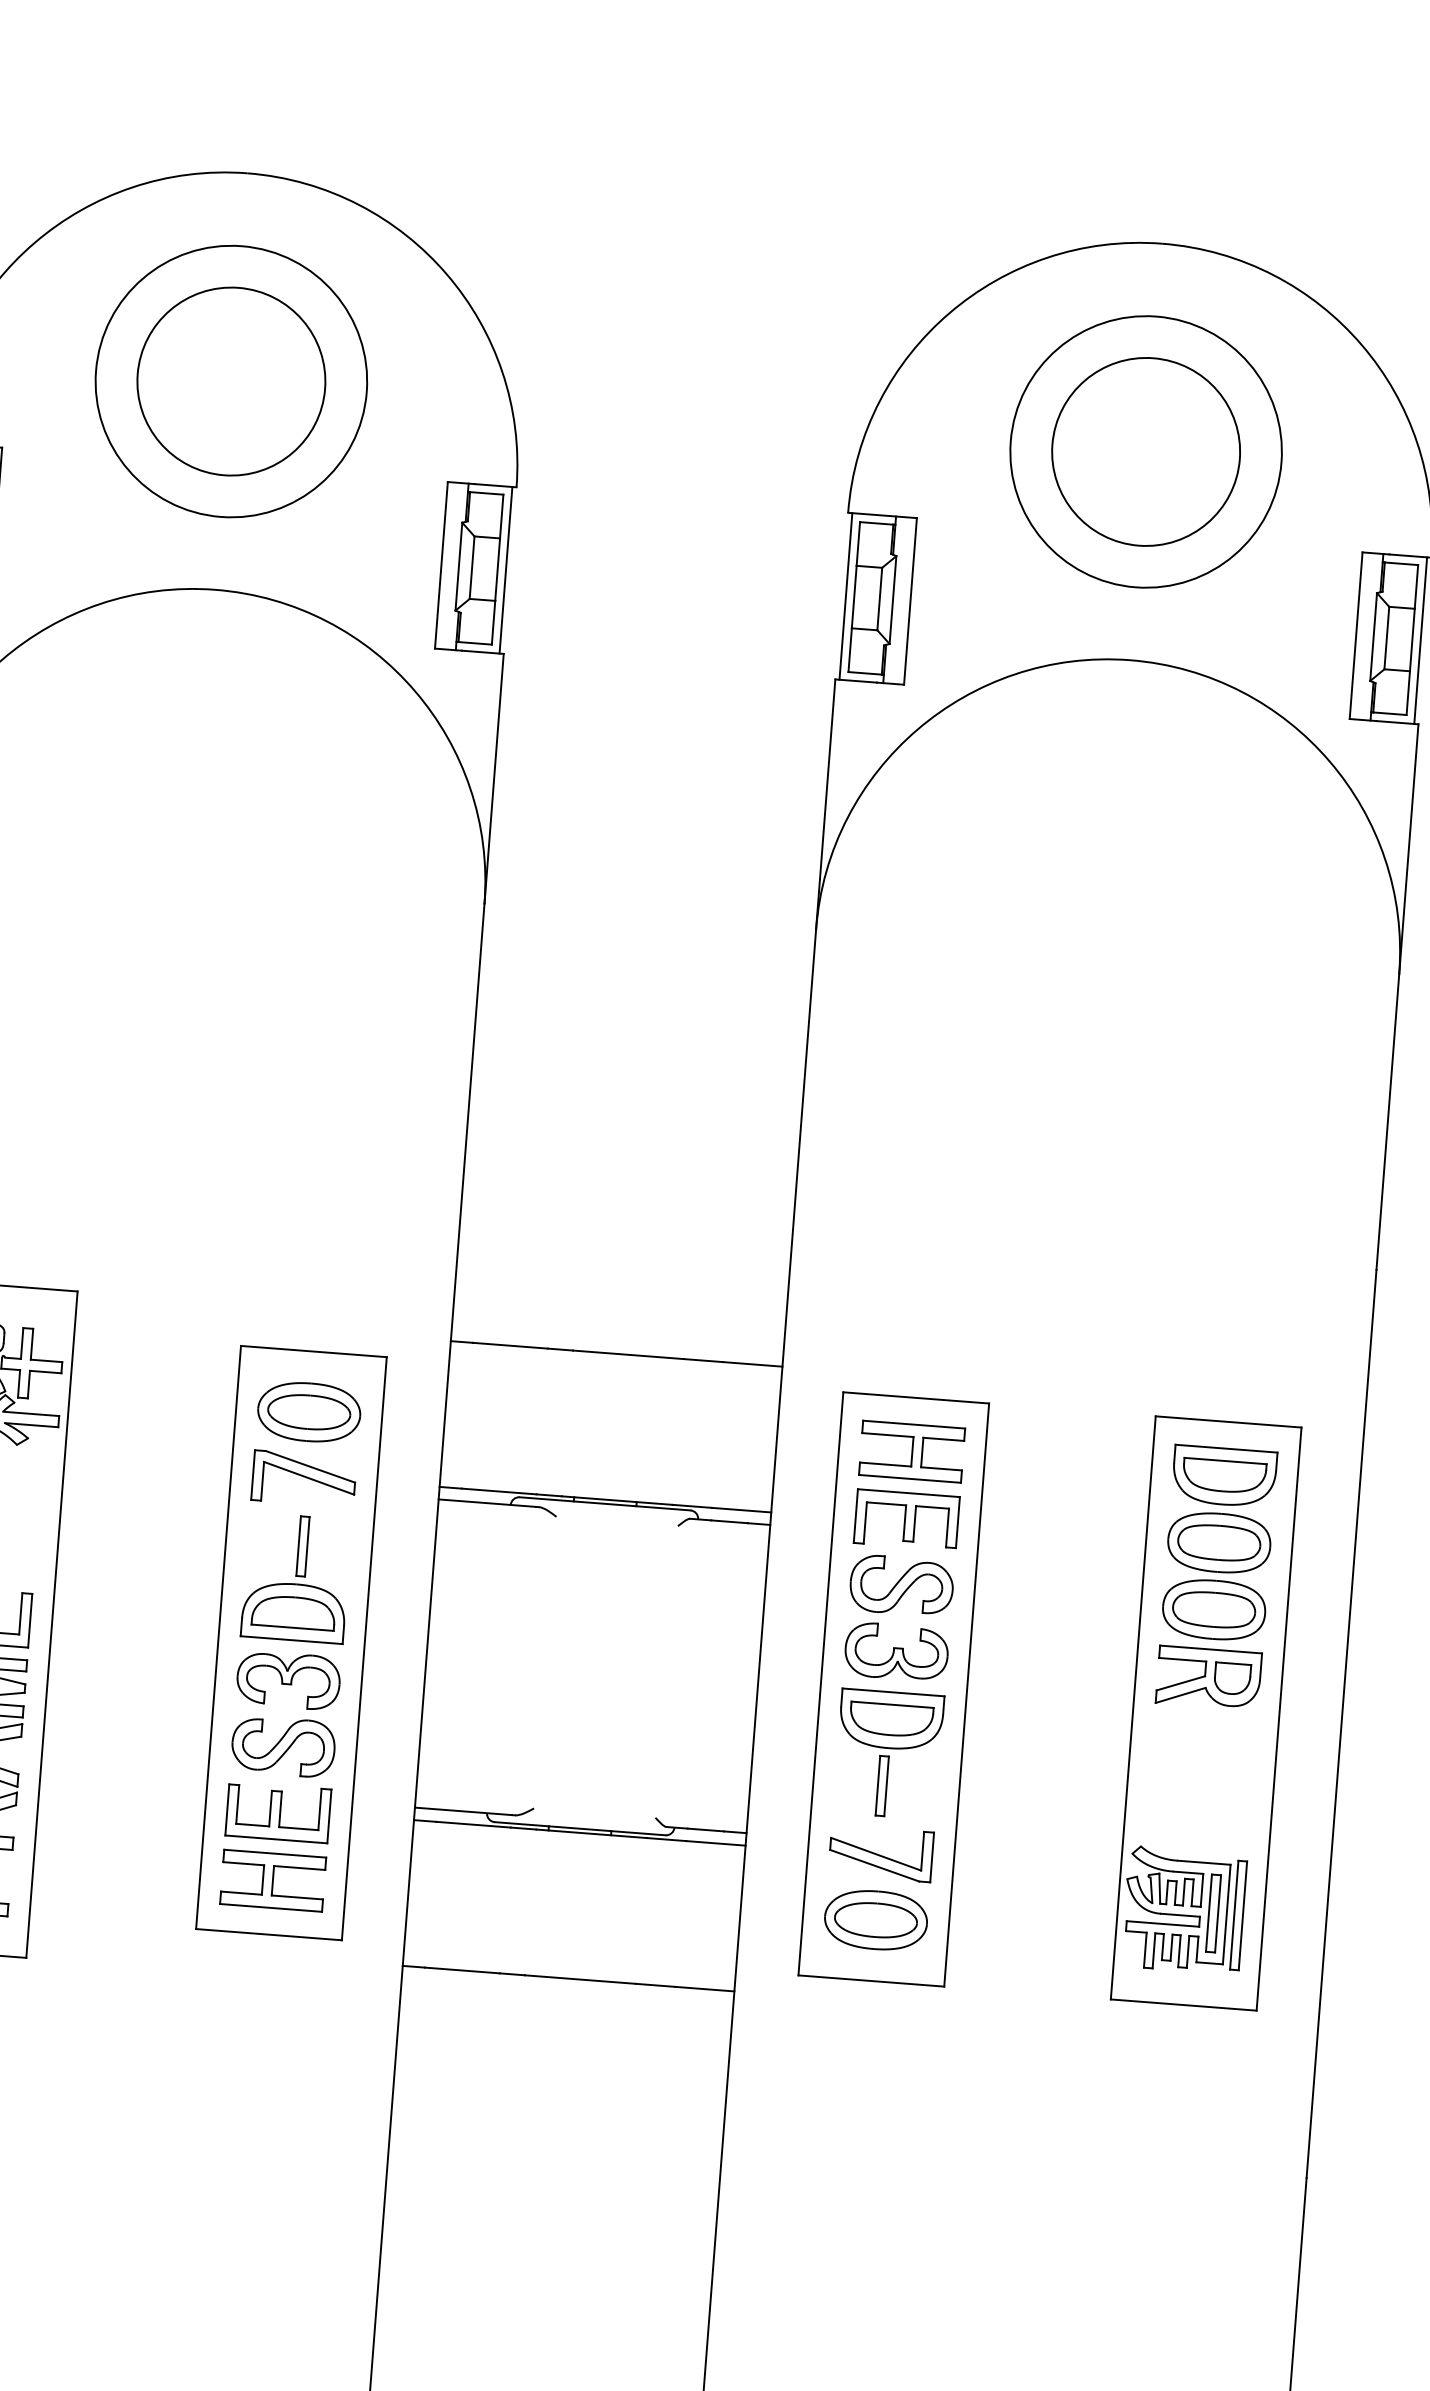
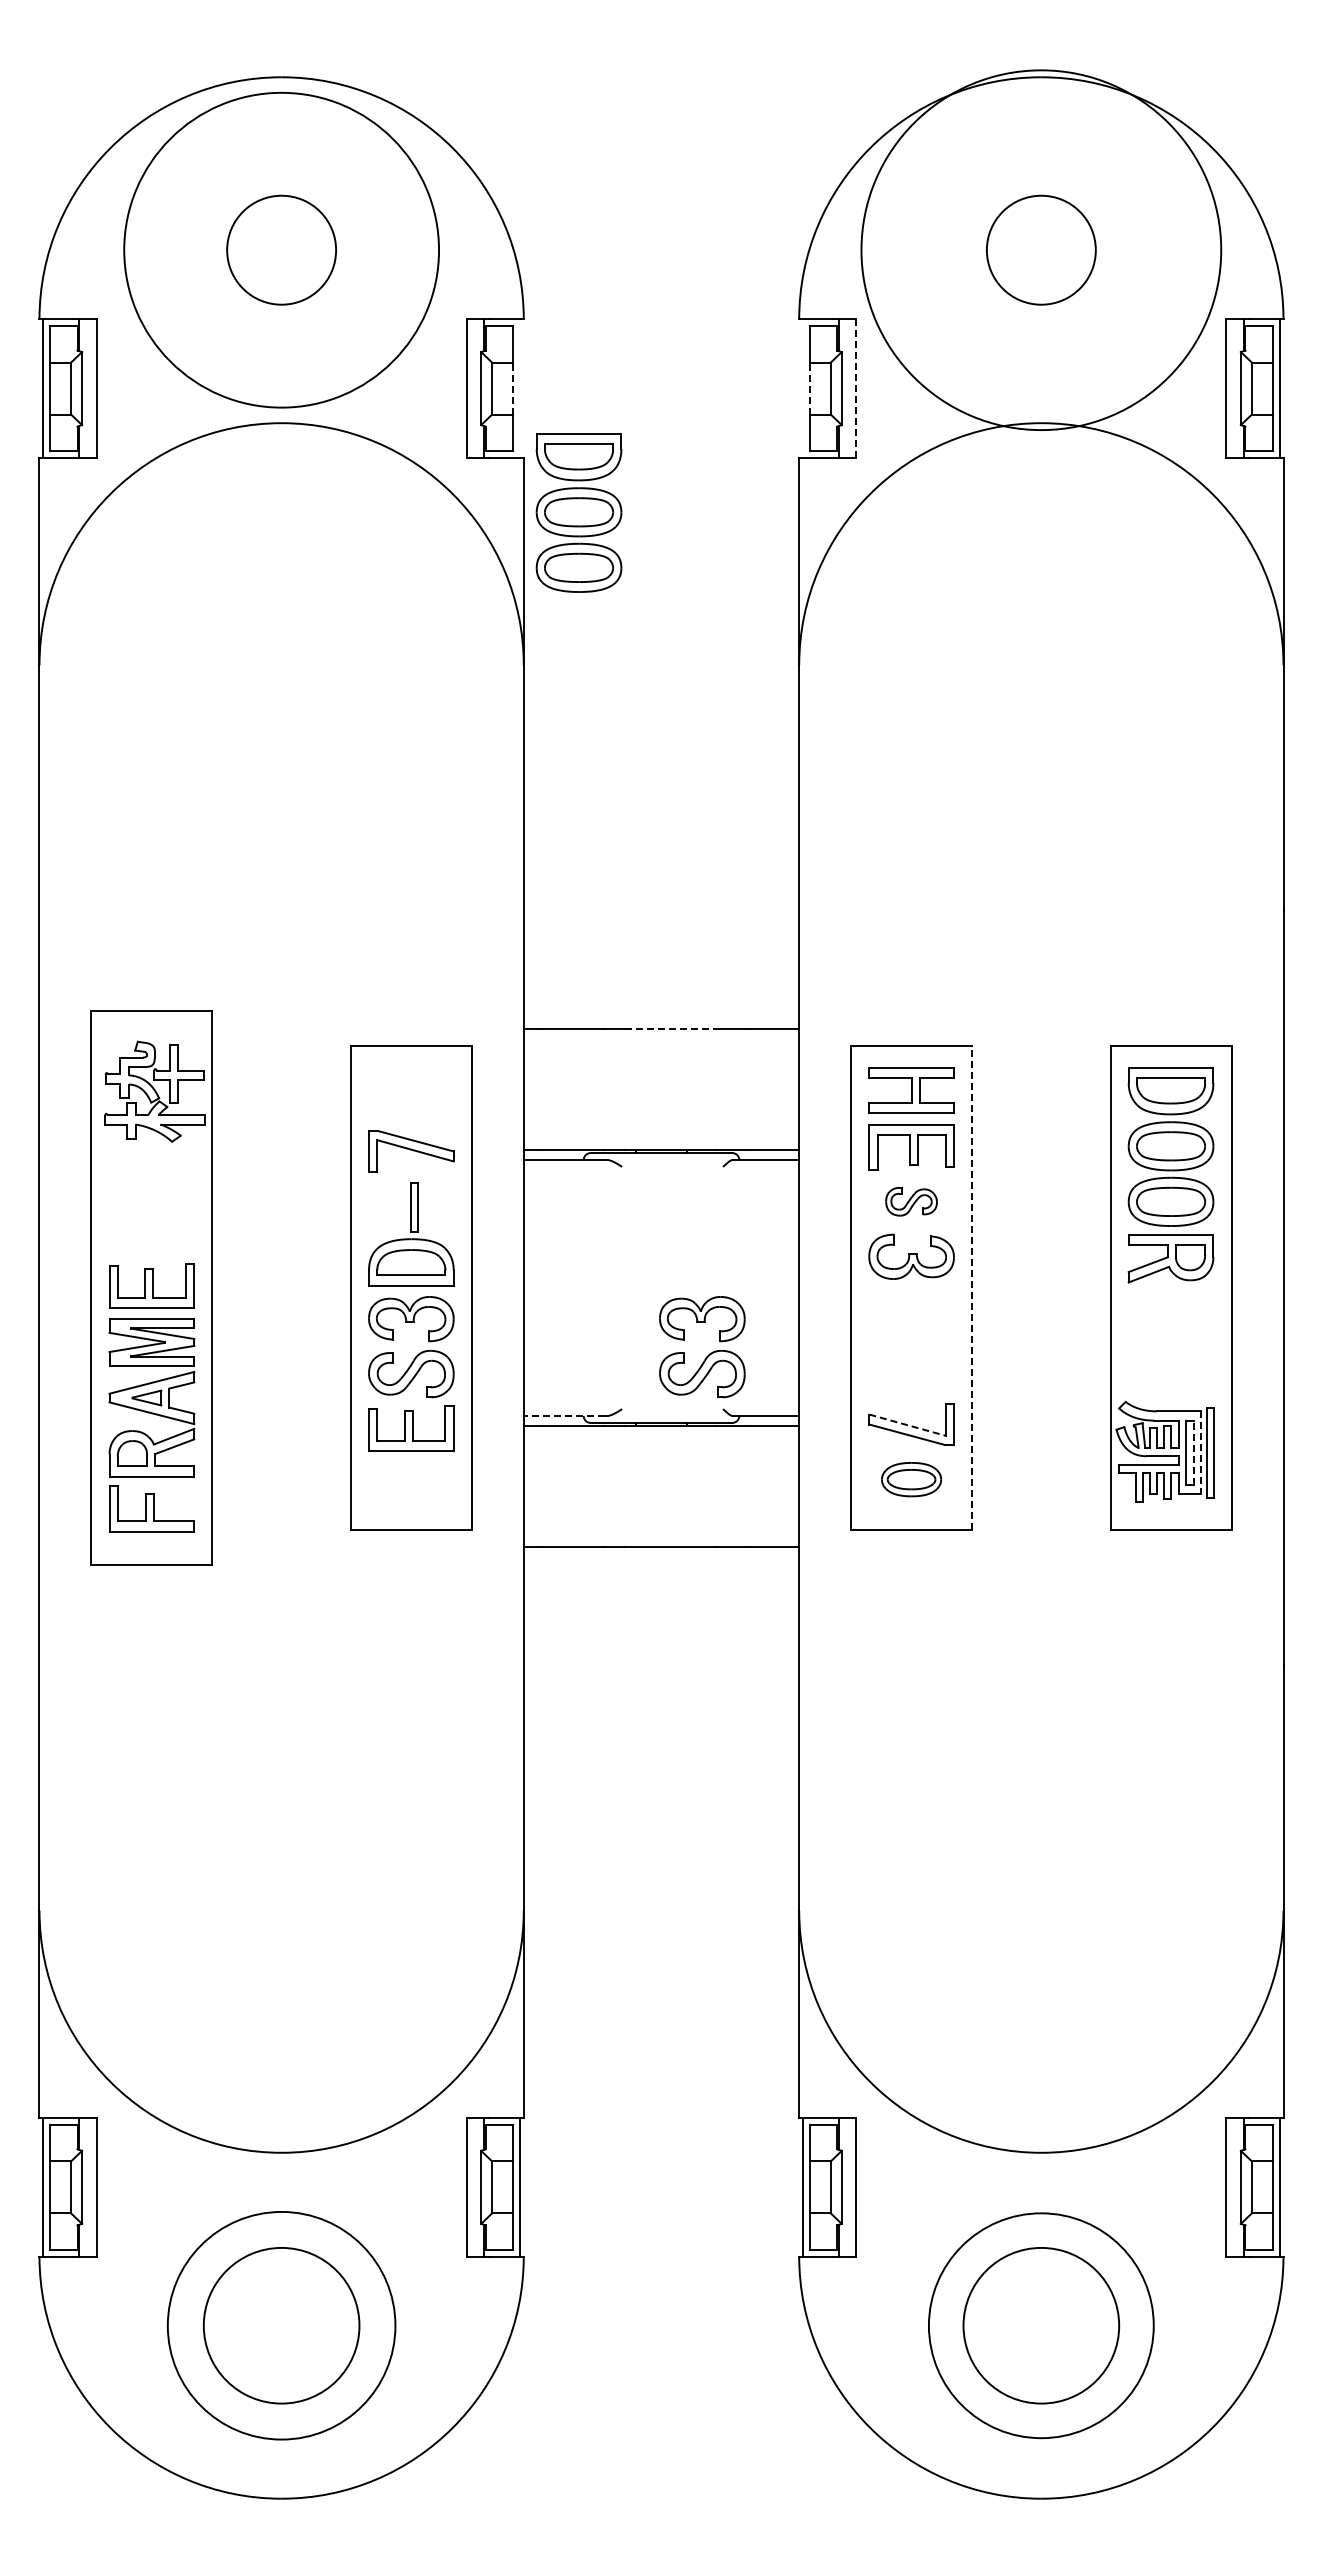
circle: (231, 380) -> (281, 249), size x1.4
circle: (231, 381) -> (281, 250), size x0.7
circle: (1145, 451) -> (1040, 249), size x1.6
circle: (1146, 452) -> (1041, 250), size x0.7
line: (497, 569) -> (513, 388), solid -> dashed
line: (506, 570) -> (520, 388), removed
line: (845, 596) -> (802, 388), removed
line: (854, 596) -> (809, 388), solid -> dashed
line: (910, 601) -> (856, 388), solid -> dashed
part: (564, 724) -> (578, 512), added
line: (628, 1354) -> (671, 1028), solid -> dashed
part: (309, 1412) -> (411, 1096), removed
part: (901, 1585) -> (911, 1201), size x0.6
line: (967, 1694) -> (972, 1287), solid -> dashed
part: (644, 1749) -> (709, 1353), added
part: (888, 1753) -> (911, 1341), removed
line: (462, 1810) -> (563, 1415), solid -> dashed
line: (876, 1854) -> (907, 1425), solid -> dashed
part: (273, 1880) -> (411, 1485), removed
line: (1217, 1913) -> (1193, 1452), solid -> dashed
line: (1226, 1915) -> (1200, 1453), solid -> dashed
part: (875, 1920) -> (911, 1479), size x0.7

